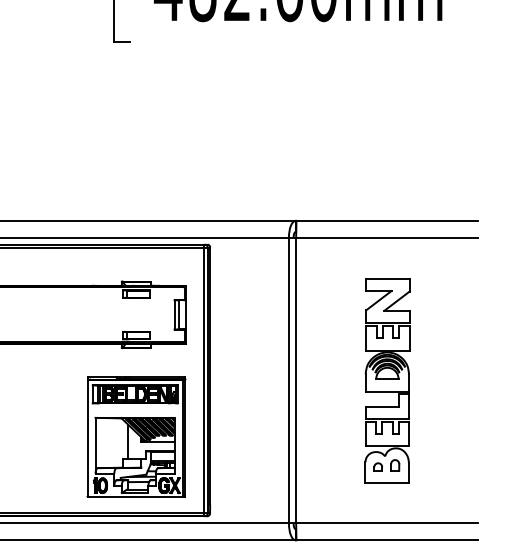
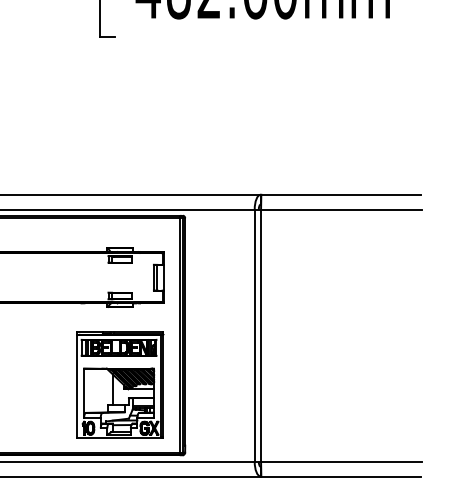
part: (387, 380) -> (341, 335), removed

